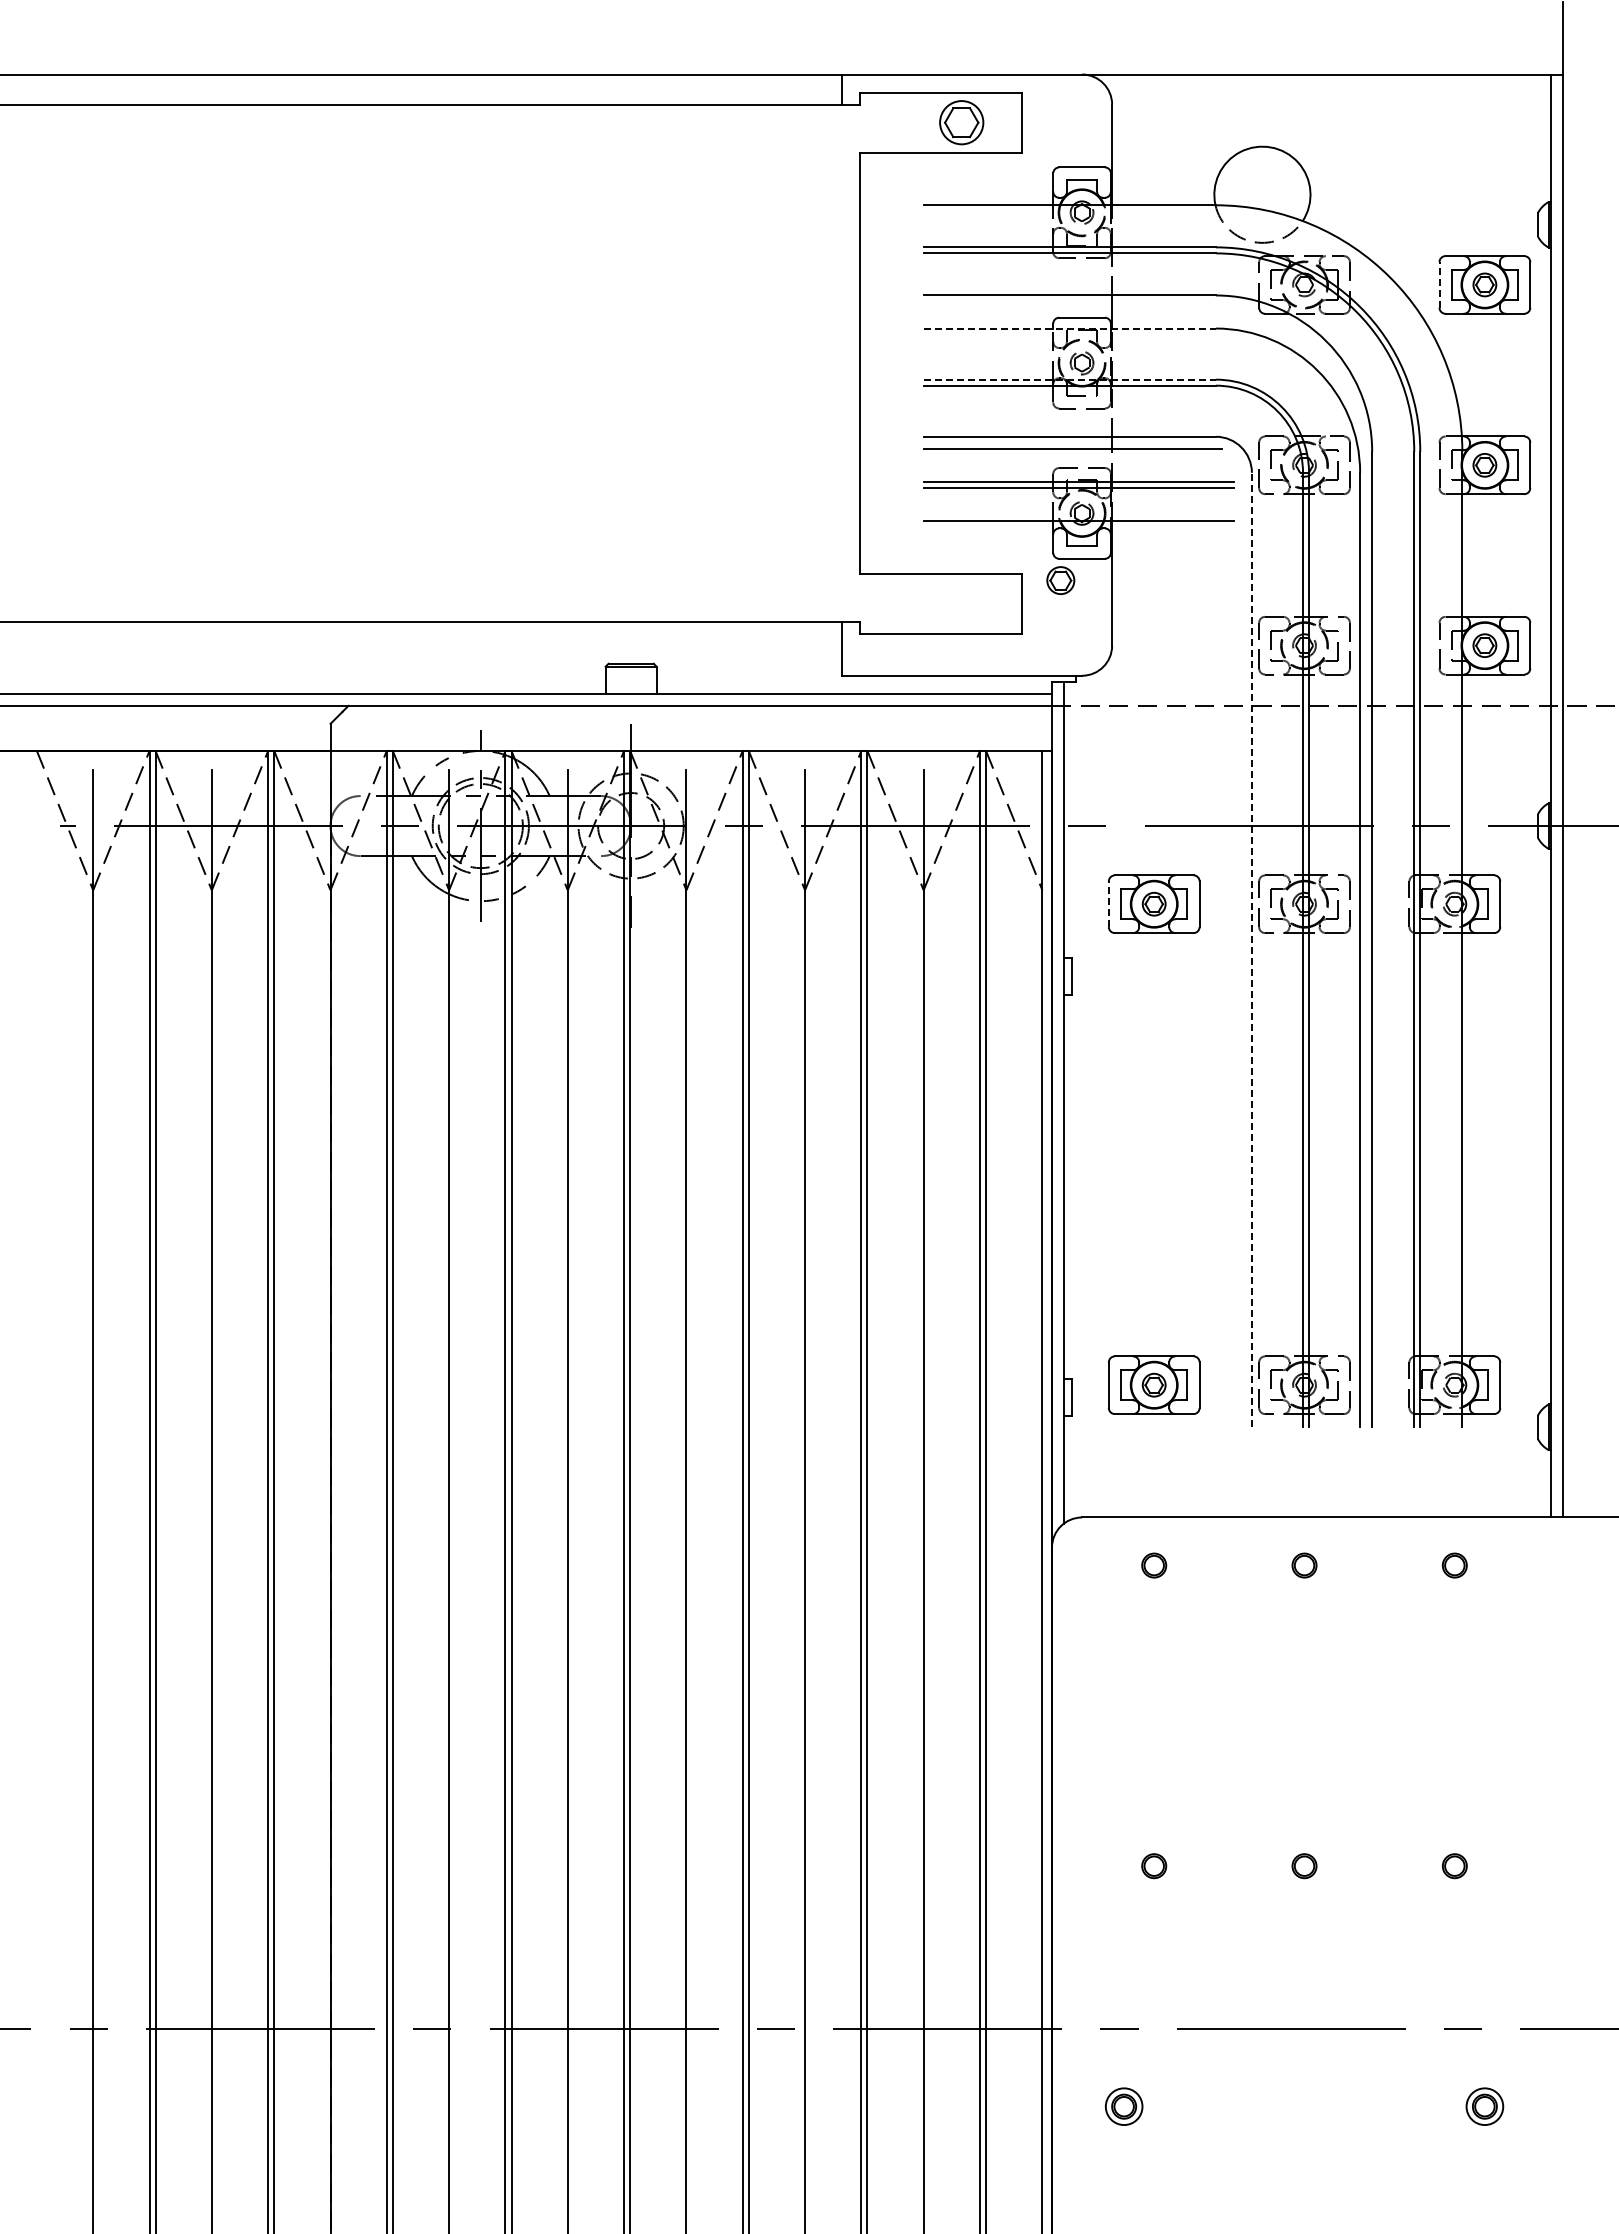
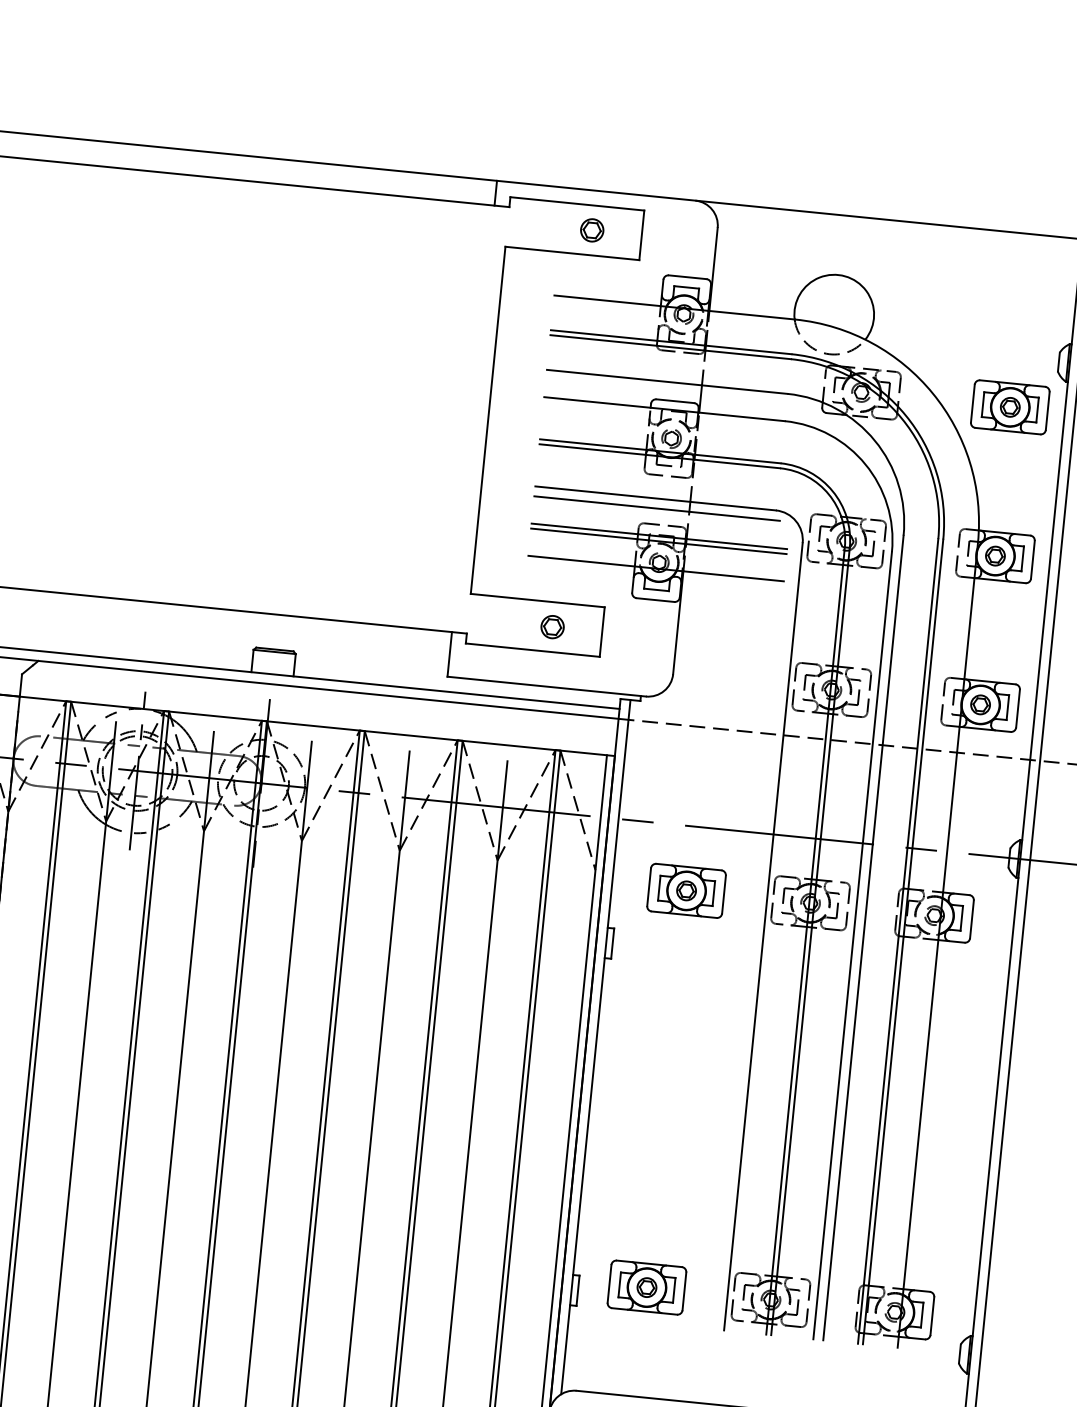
part: (961, 122) -> (591, 230), size x0.62
line: (1439, 284) -> (972, 403), dashed -> solid
line: (1070, 328) -> (664, 409), dashed -> solid
line: (1070, 379) -> (660, 451), dashed -> solid
part: (1060, 580) -> (552, 627), moved
line: (1108, 904) -> (648, 887), dashed -> solid
line: (1251, 949) -> (763, 936), dashed -> solid

